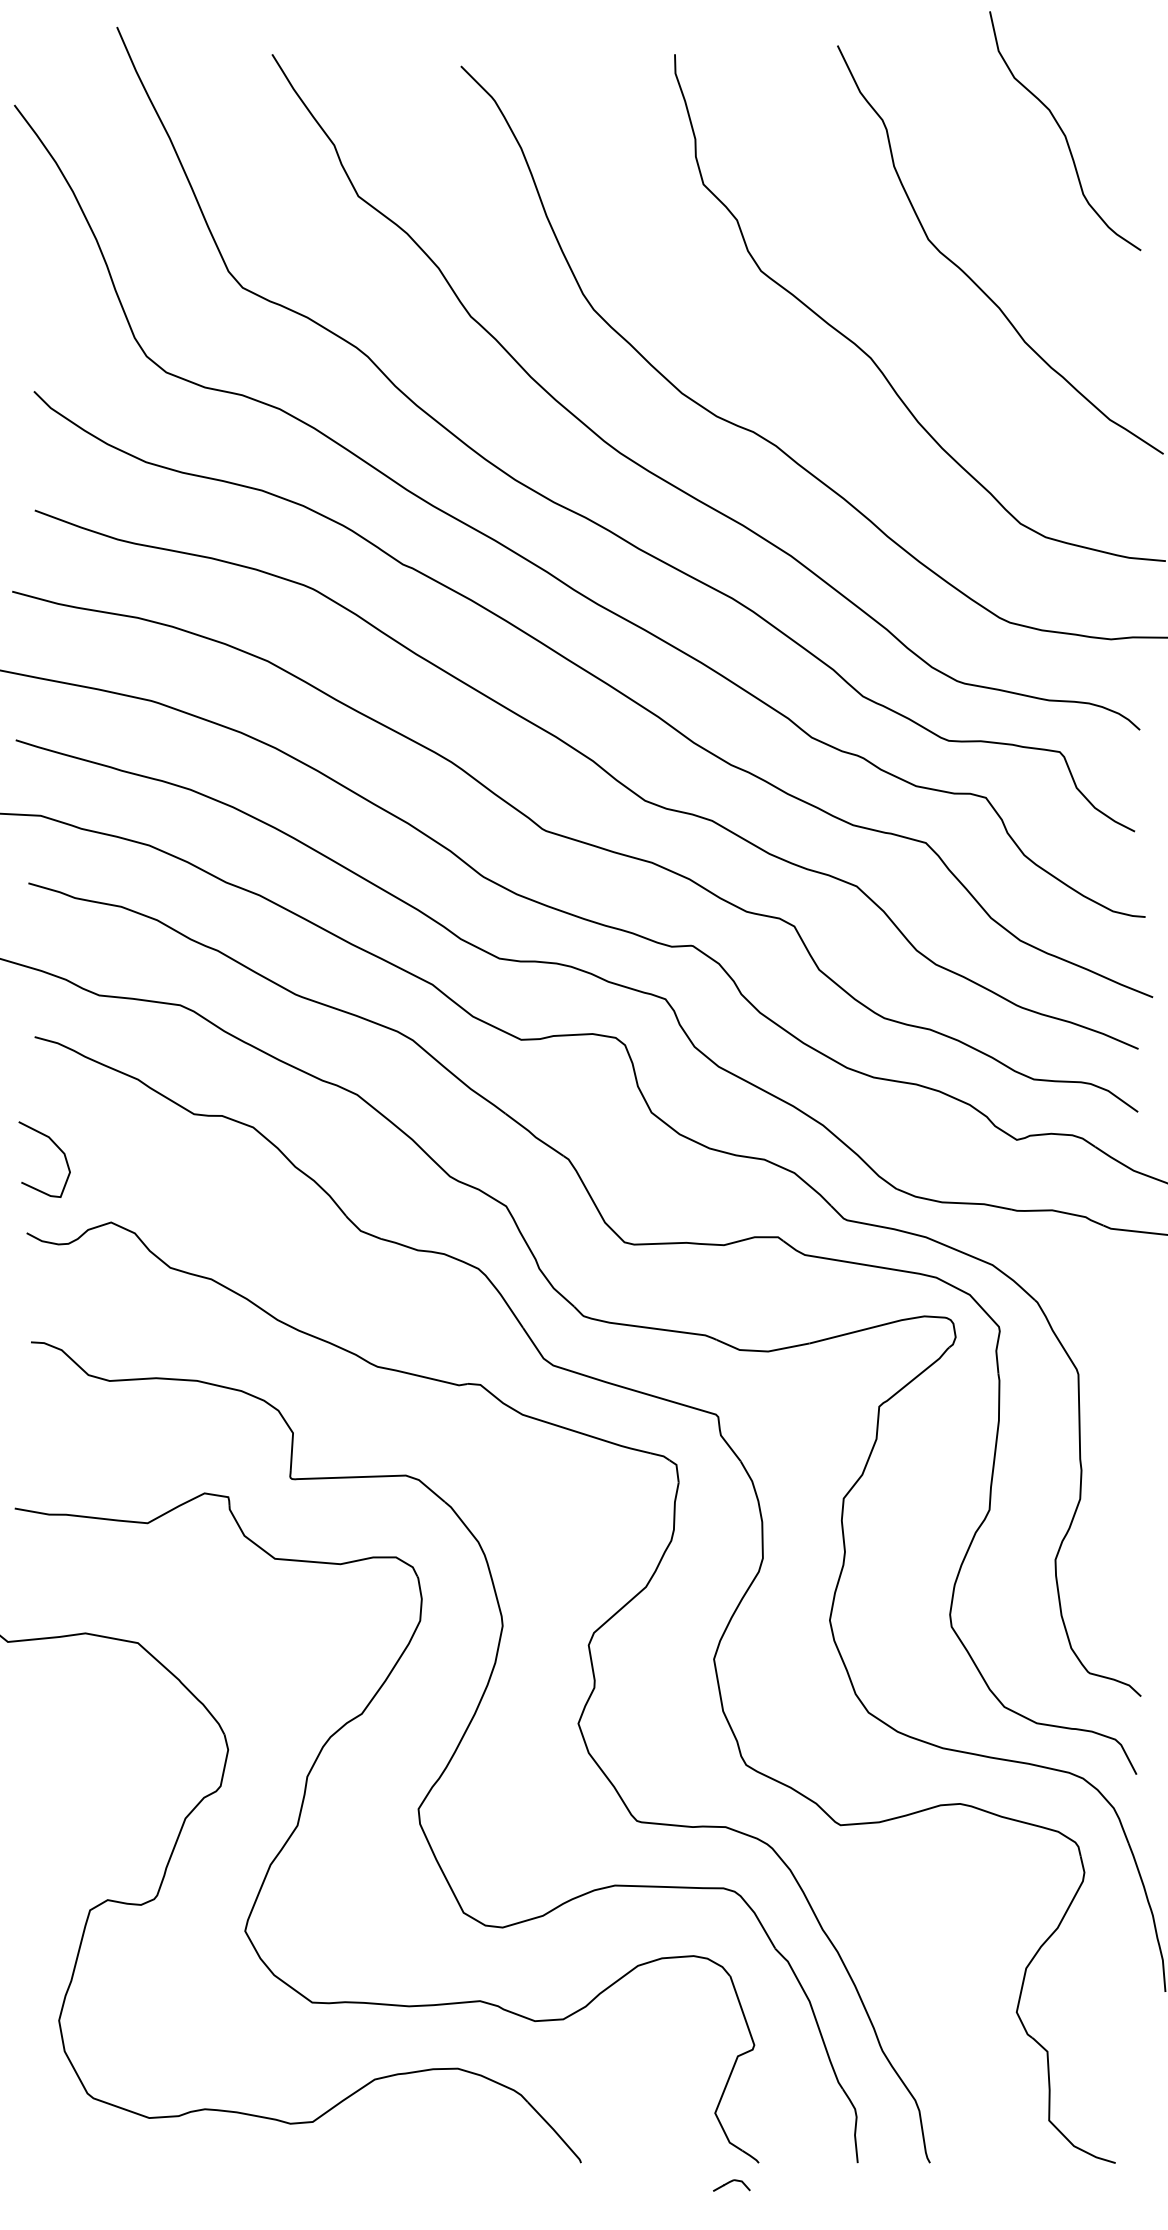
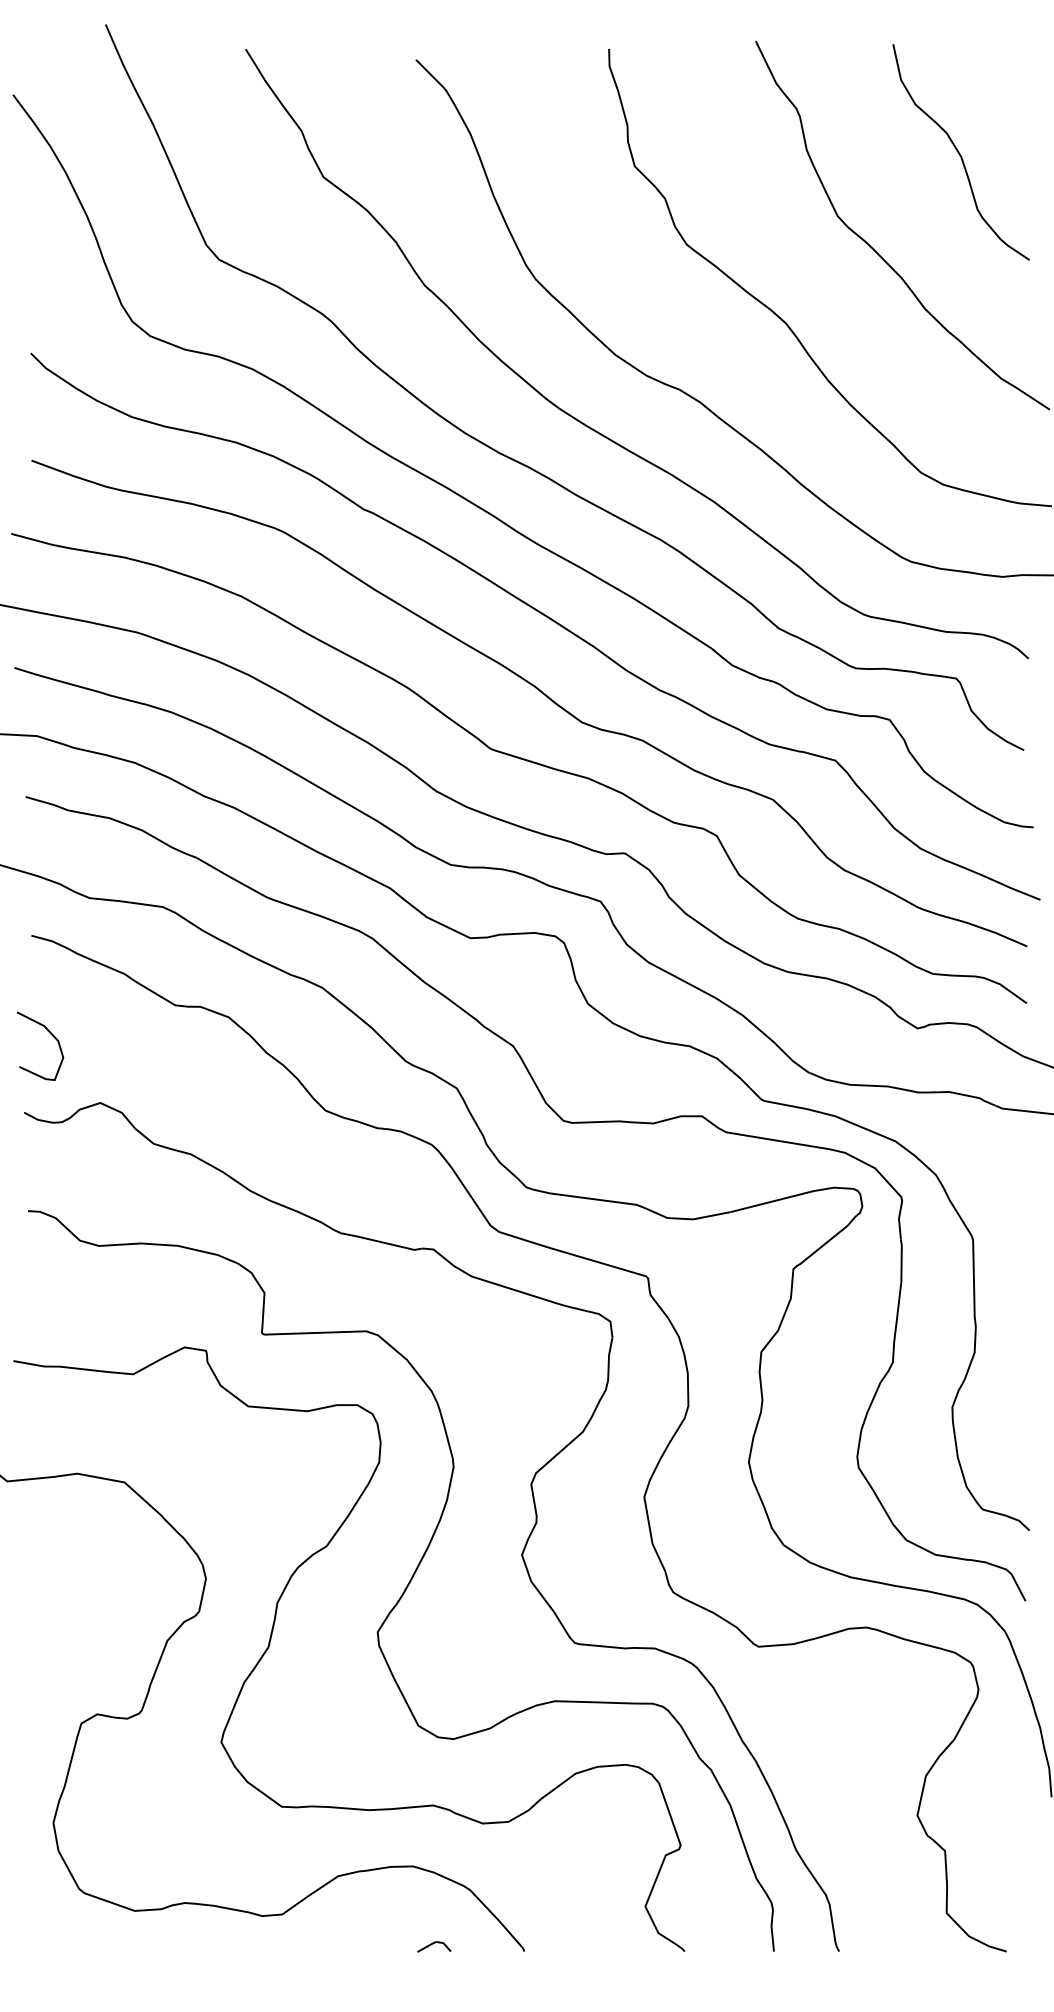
curve: (1063, 131) -> (959, 152), moved
part: (731, 2185) -> (434, 1946), moved

